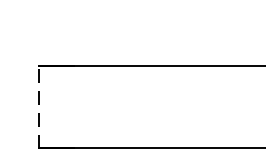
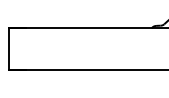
line: (38, 106) -> (8, 48), dashed -> solid

